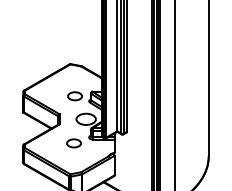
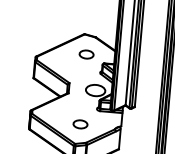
part: (74, 96) -> (86, 54), moved
part: (73, 143) -> (79, 124), moved

